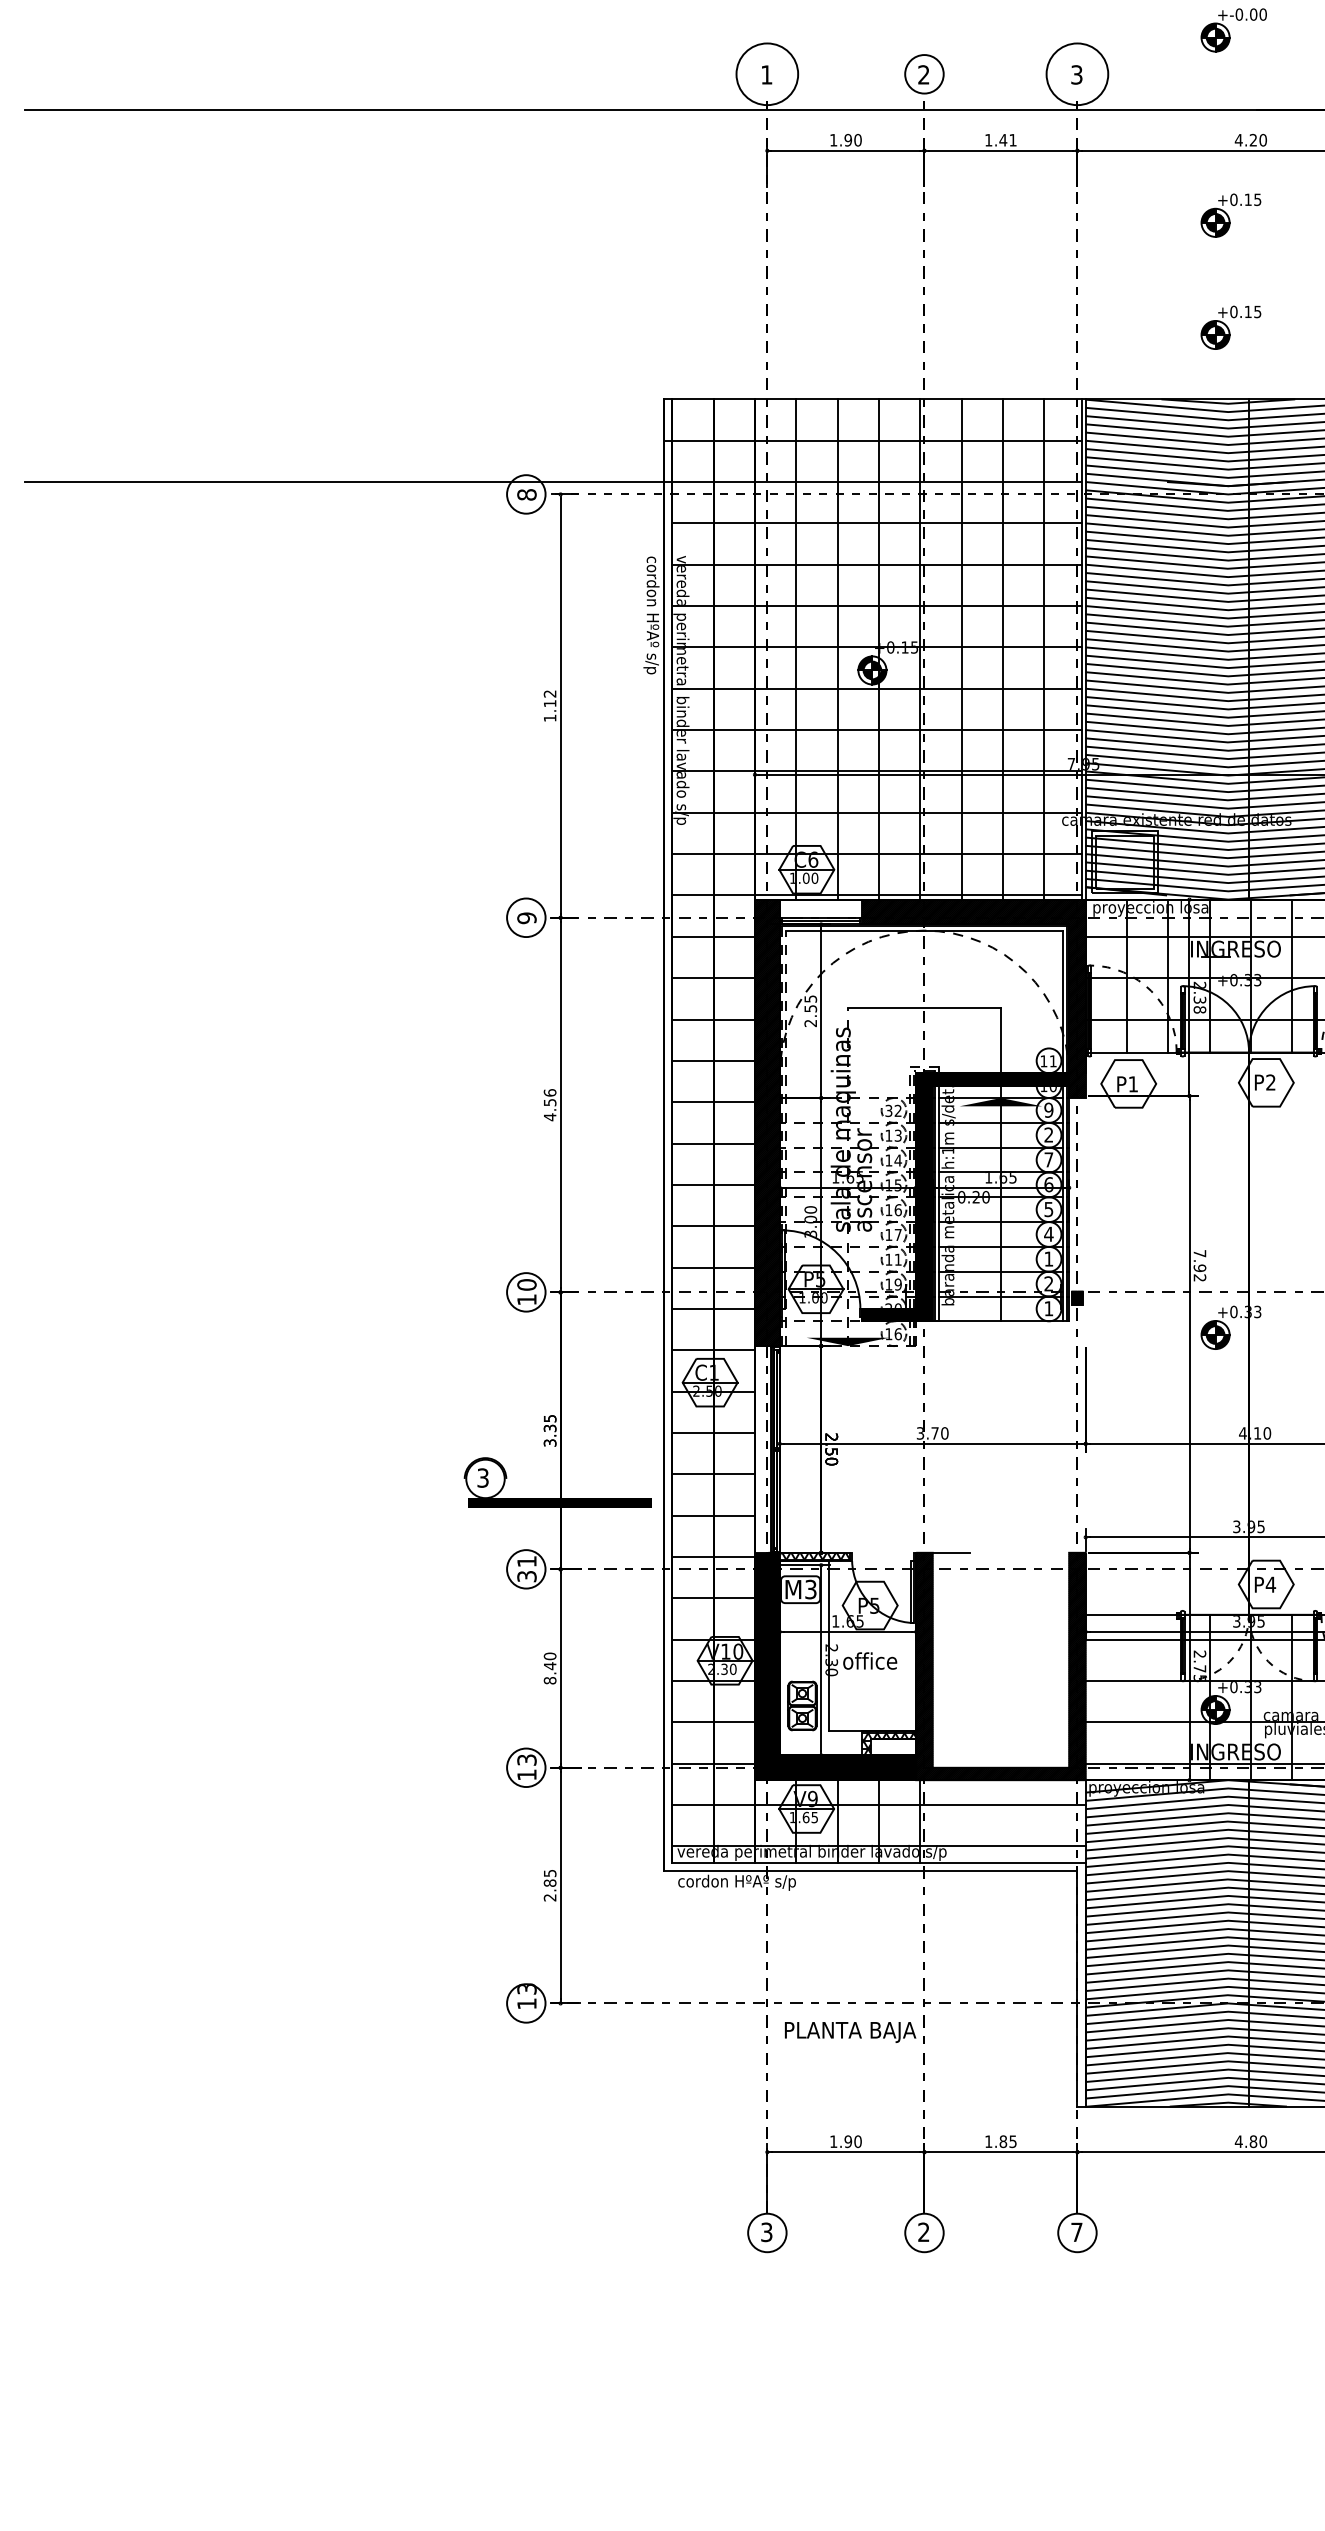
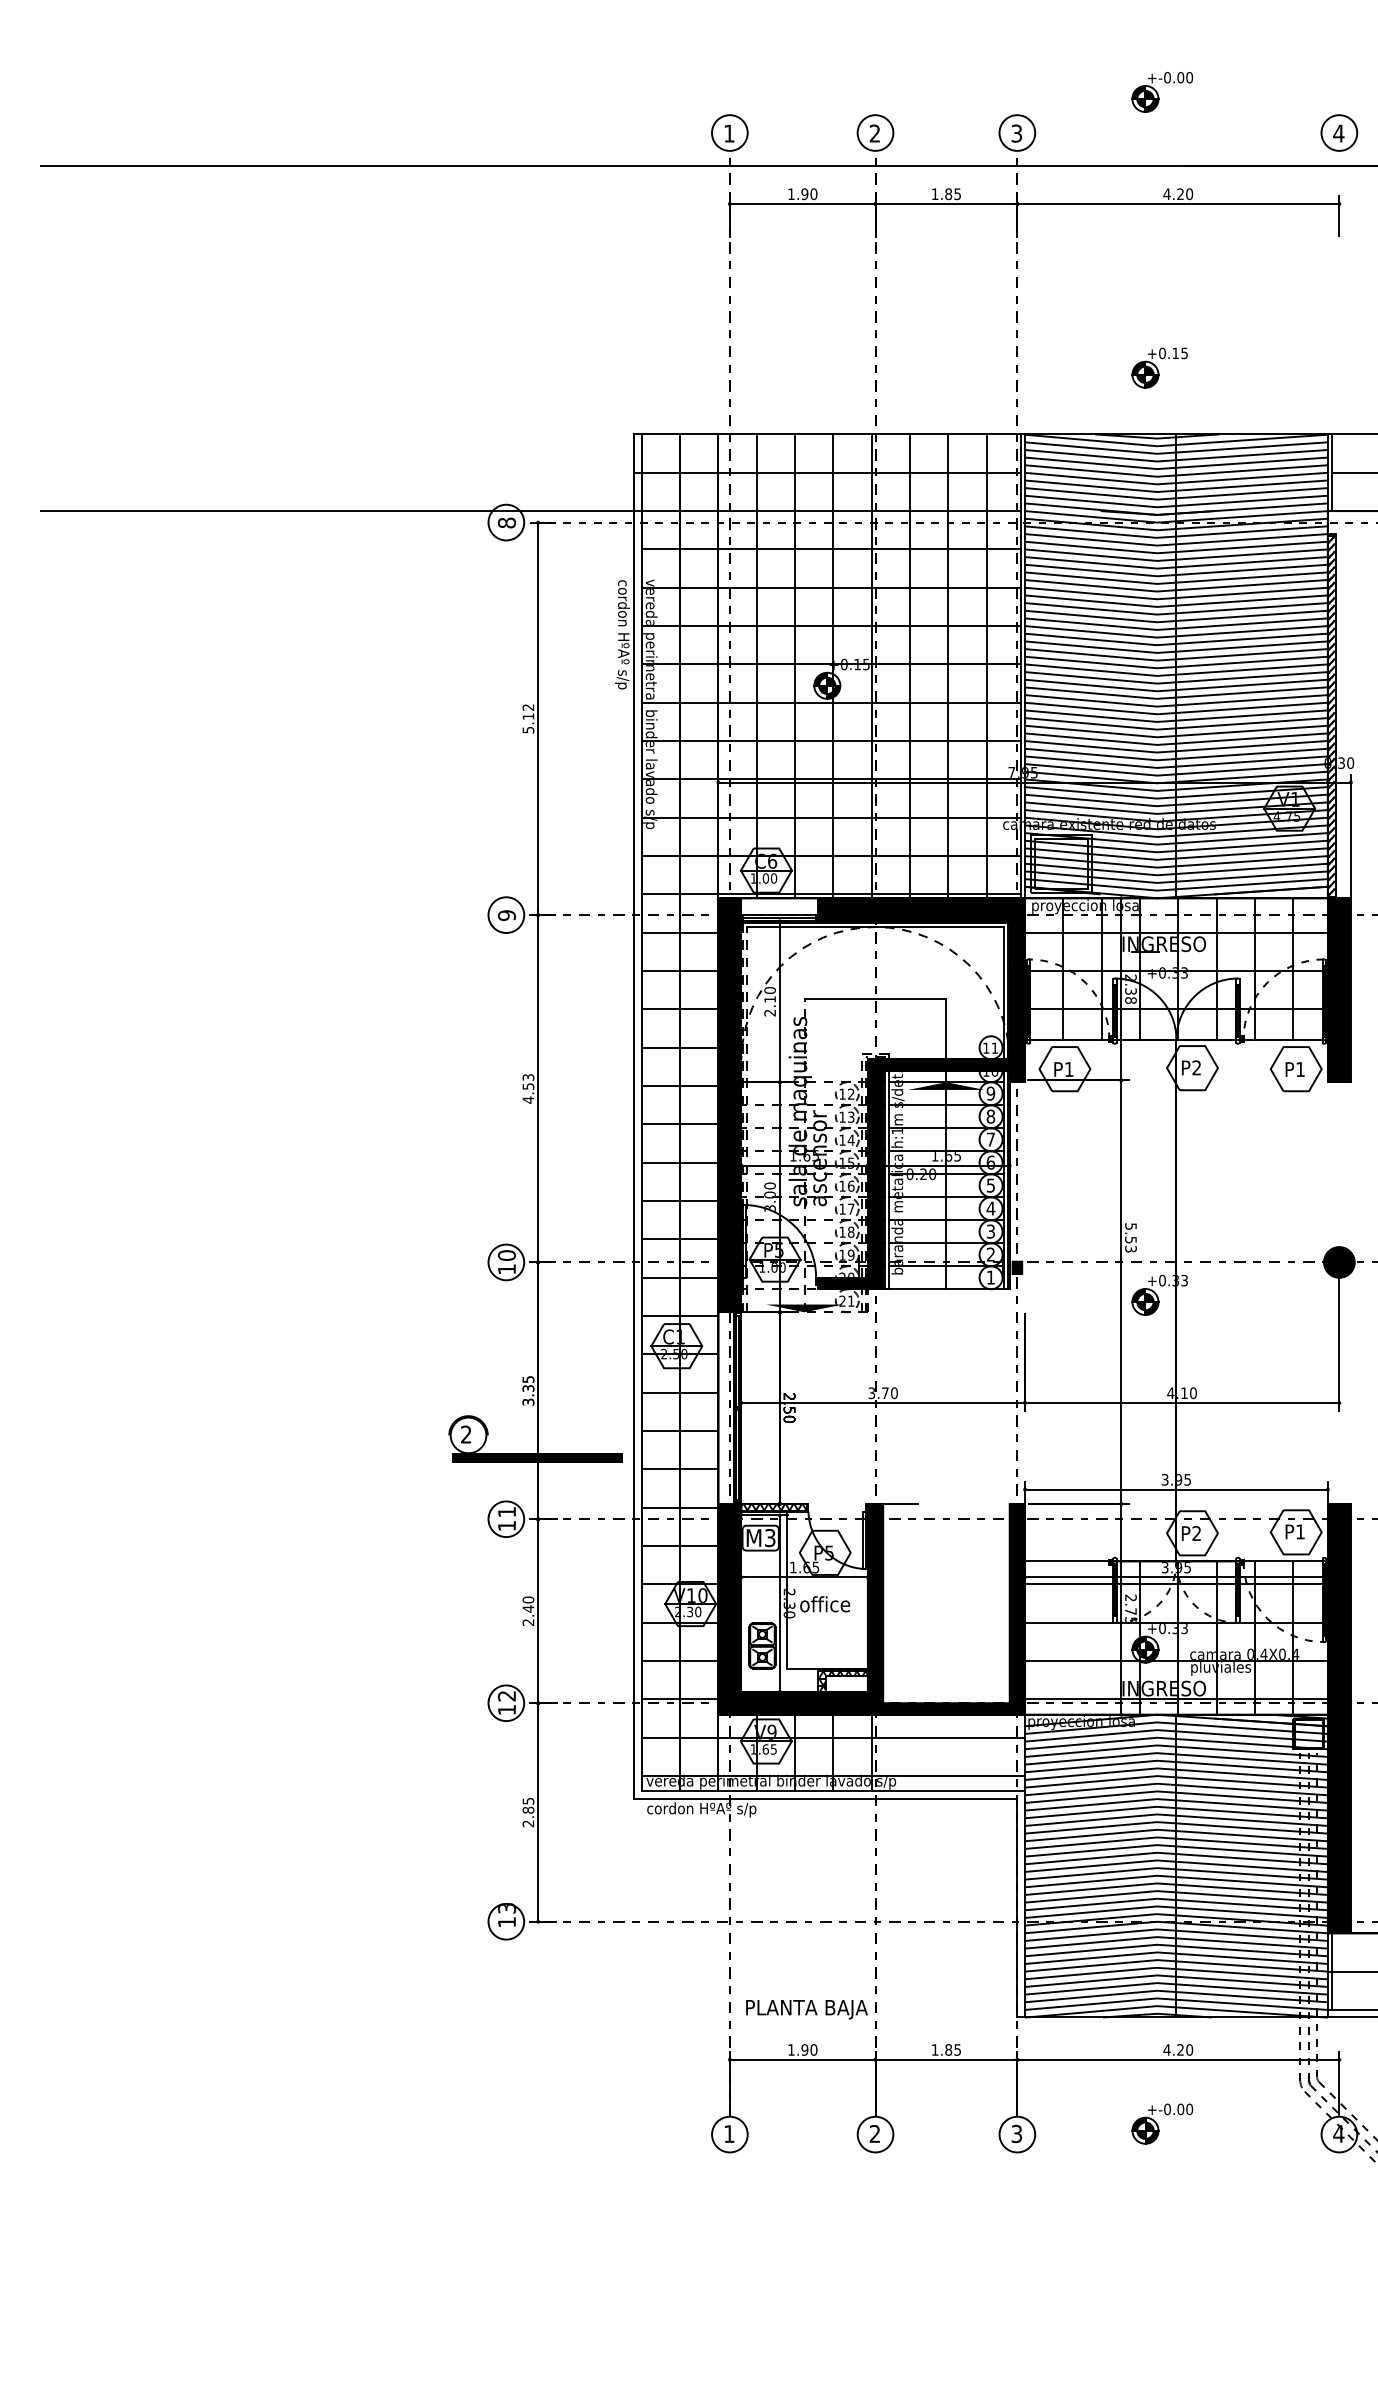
circle: (766, 73) -> (729, 132), size x0.62
circle: (1077, 73) -> (1017, 132), size x0.62
text: (1007, 140) -> (952, 194), 1.41 -> 1.85
part: (1230, 214) -> (1159, 263), removed
text: (550, 717) -> (528, 729), 1.12 -> 5.12
text: (810, 1003) -> (769, 994), 2.55 -> 2.10
text: (550, 1092) -> (528, 1077), 4.56 -> 4.53
text: (888, 1110) -> (842, 1093), 32 -> 12
text: (1048, 1134) -> (990, 1116), 2 -> 8
text: (897, 1258) -> (850, 1231), 11 -> 18
text: (1048, 1258) -> (990, 1231), 1 -> 3
text: (1199, 1265) -> (1130, 1237), 7.92 -> 5.53
text: (893, 1333) -> (846, 1300), 16 -> 21
text: (483, 1477) -> (466, 1434), 3 -> 2
text: (526, 1576) -> (506, 1525), 31 -> 11
text: (1270, 1584) -> (1196, 1533), P4 -> P2
text: (550, 1680) -> (528, 1622), 8.40 -> 2.40
text: (527, 1760) -> (507, 1696), 13 -> 12
text: (850, 2032) -> (806, 2009), moved
text: (1253, 2141) -> (1180, 2049), 4.80 -> 4.20
part: (1233, 2221) -> (1162, 2123), added
text: (1076, 2231) -> (1016, 2133), 7 -> 3
text: (766, 2232) -> (729, 2134), 3 -> 1

